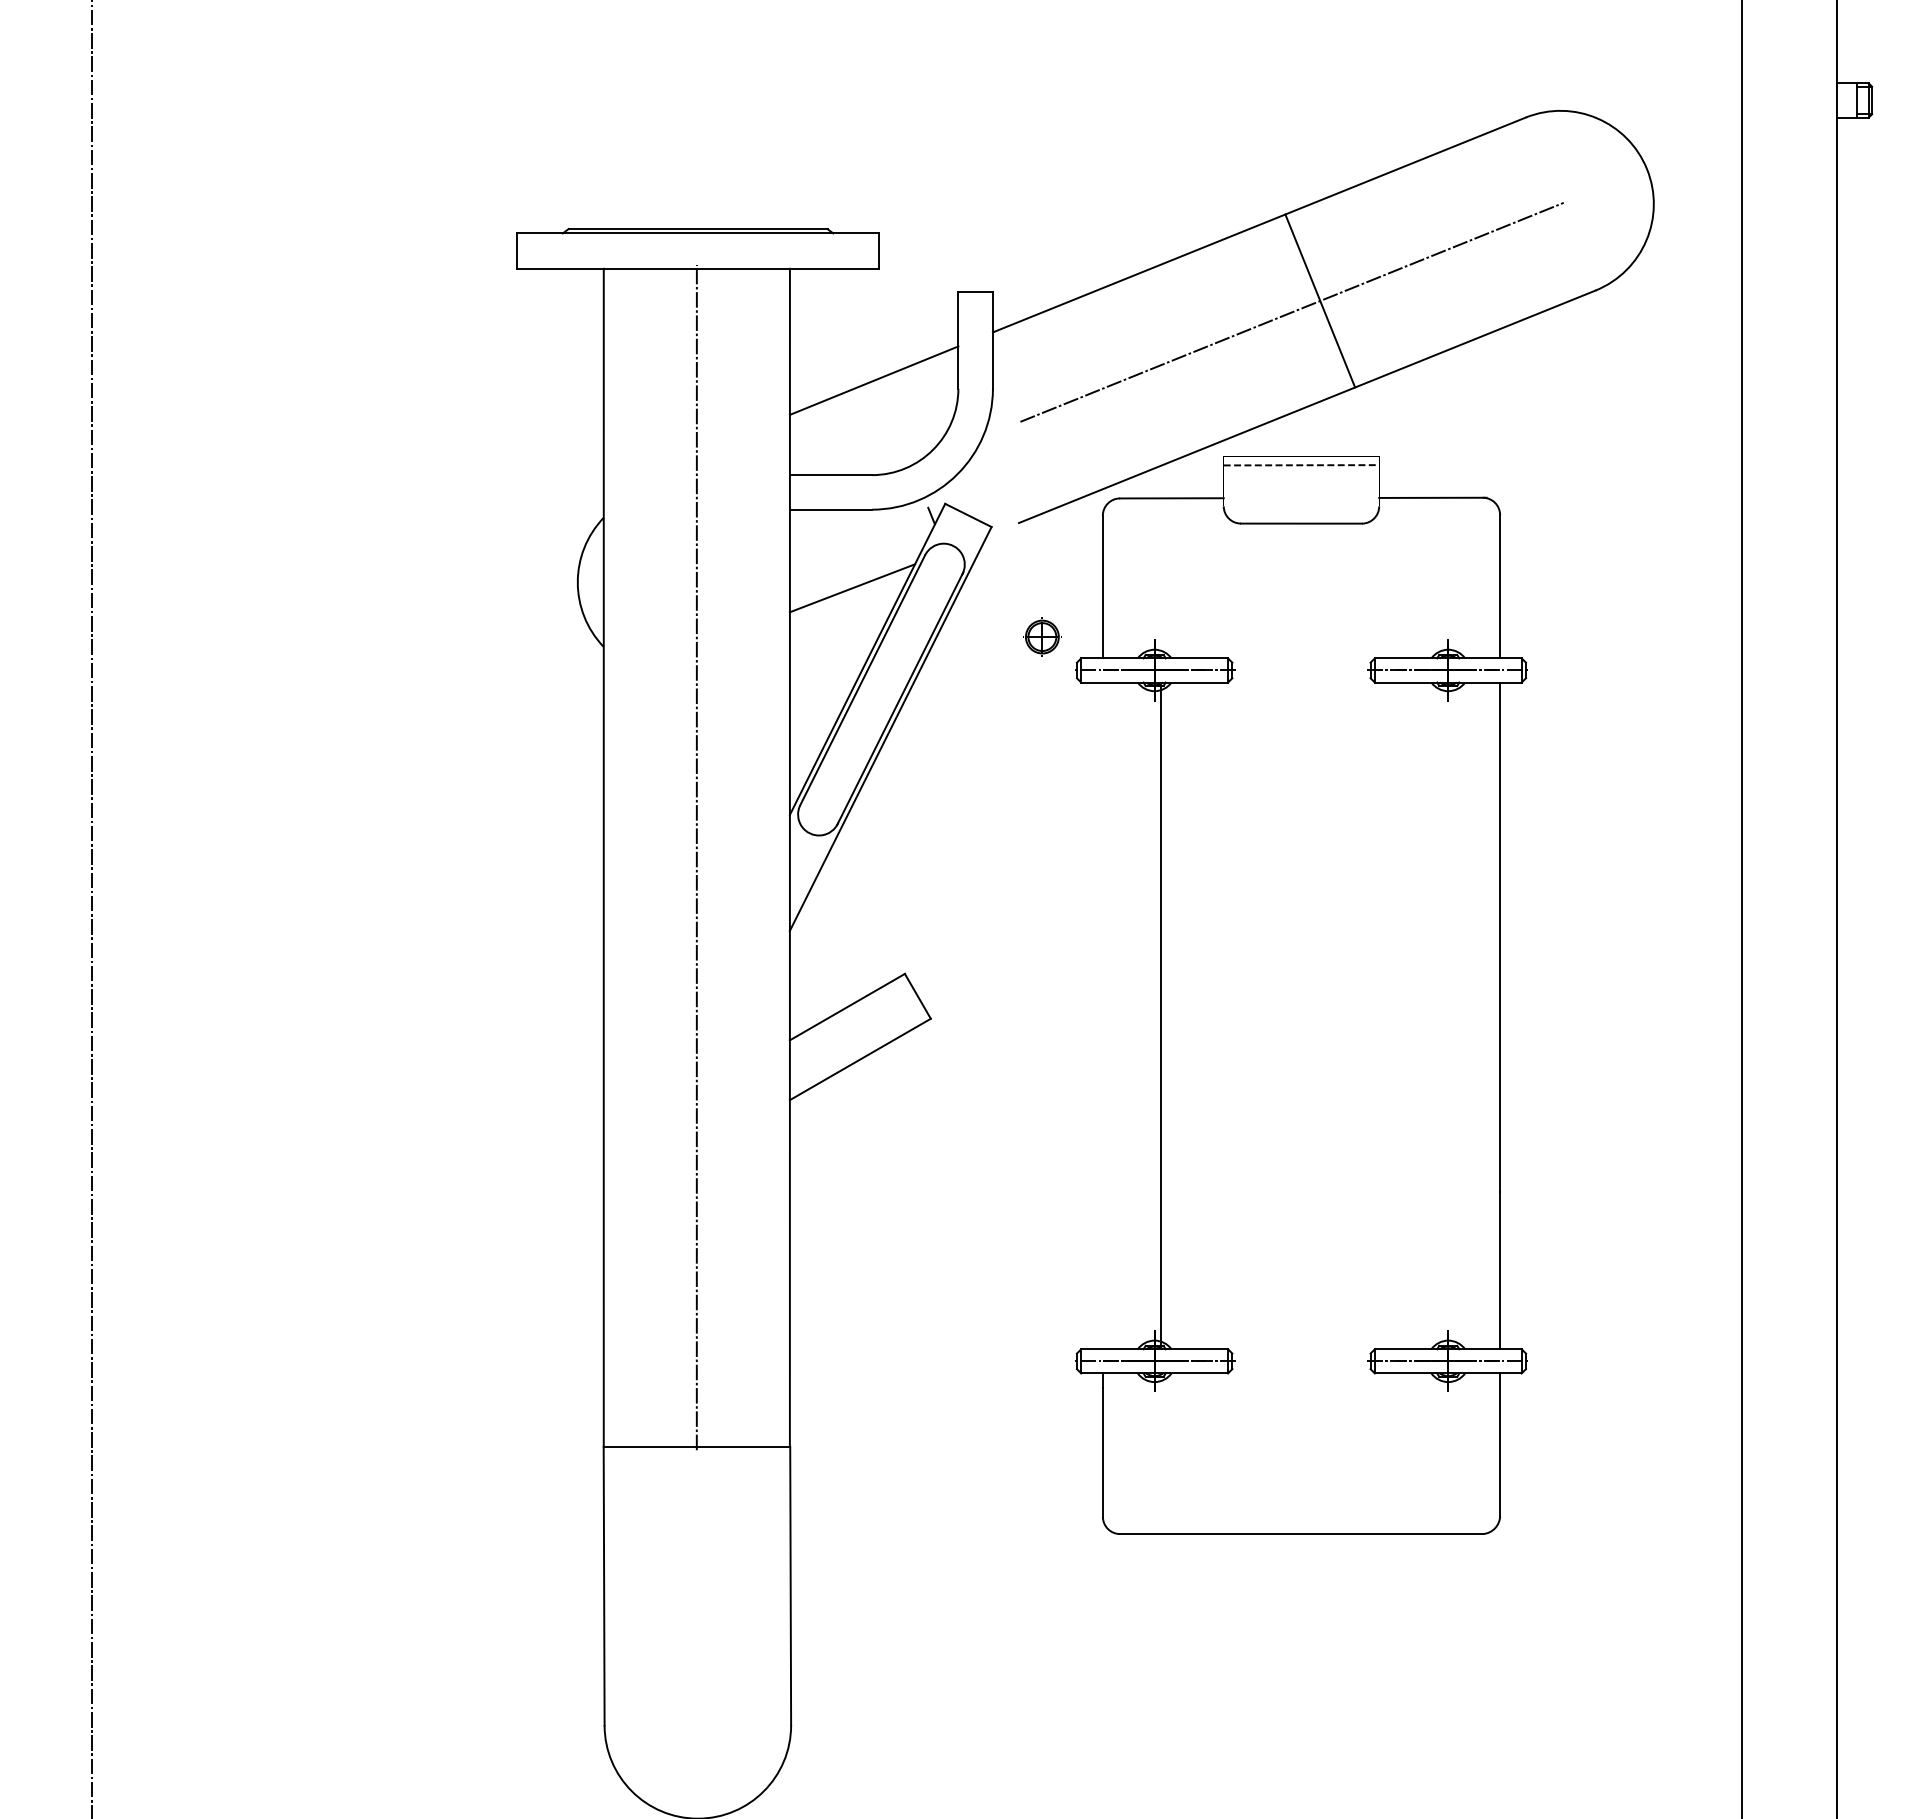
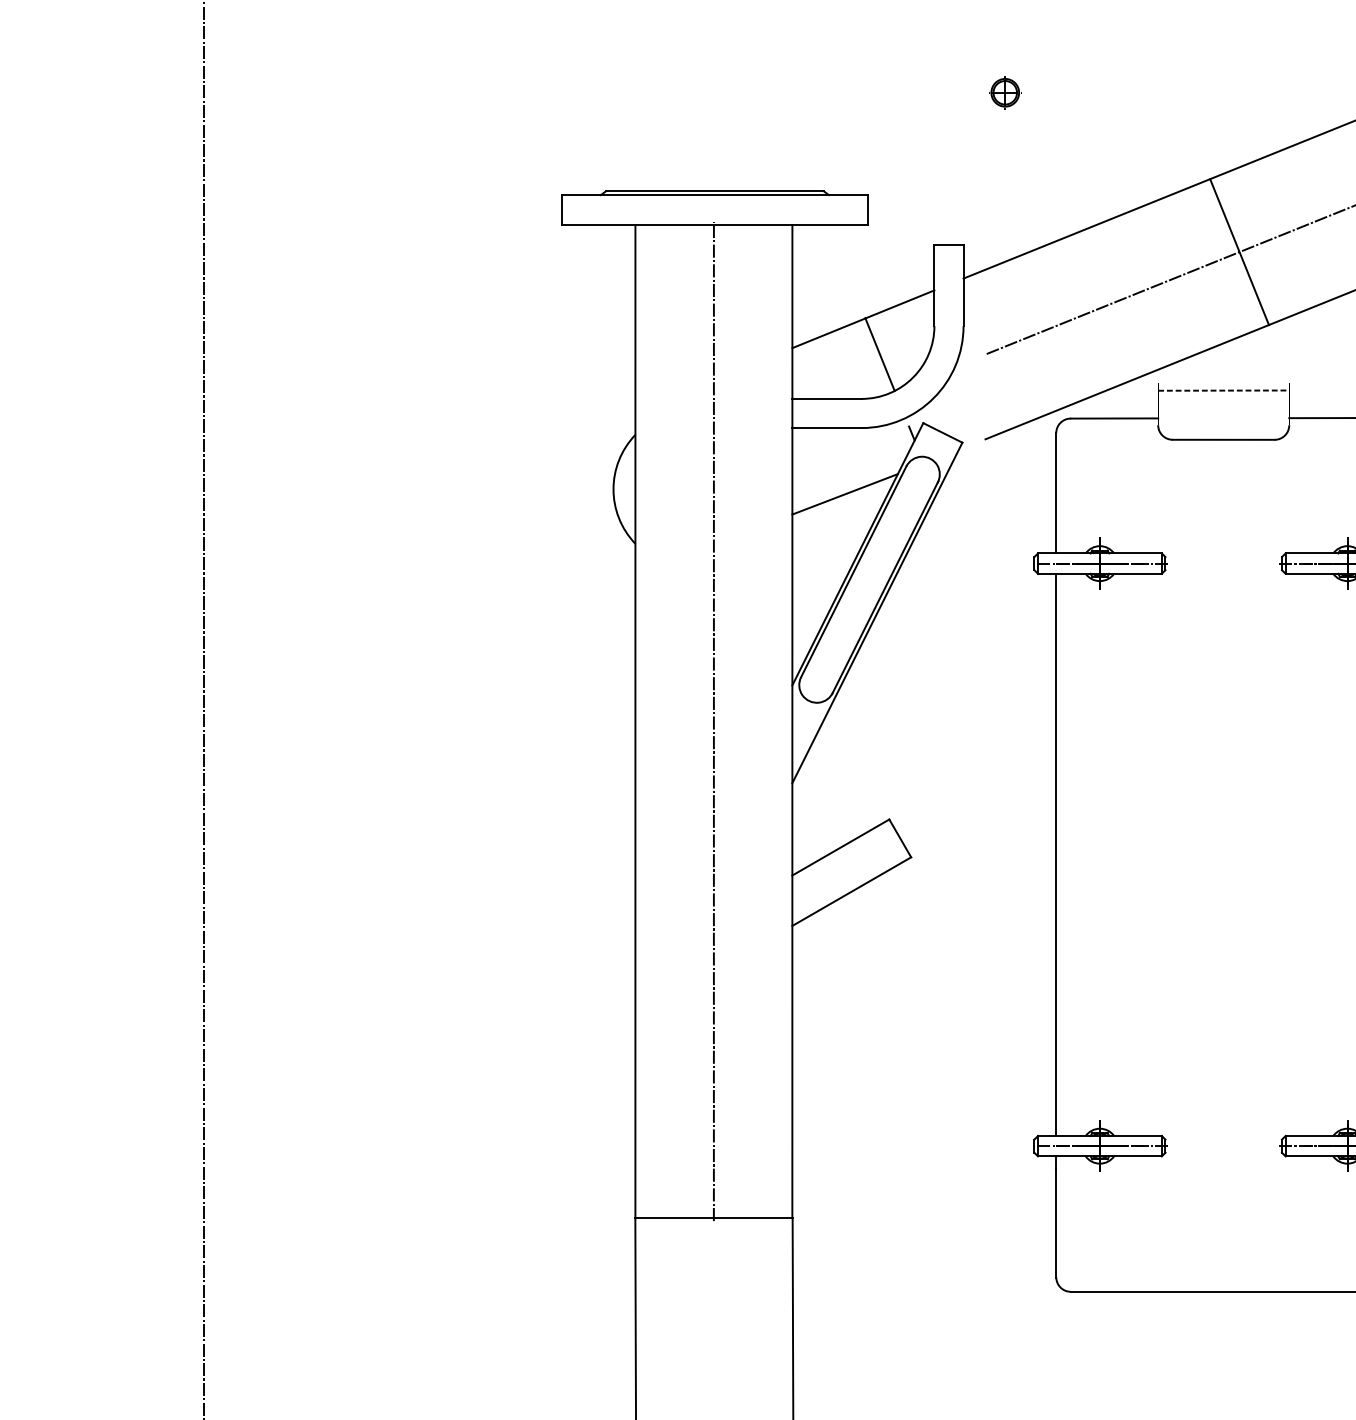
line: (893, 422) -> (879, 354), added
part: (1042, 636) -> (1005, 92), moved
line: (1160, 1015) -> (1055, 854), moved

